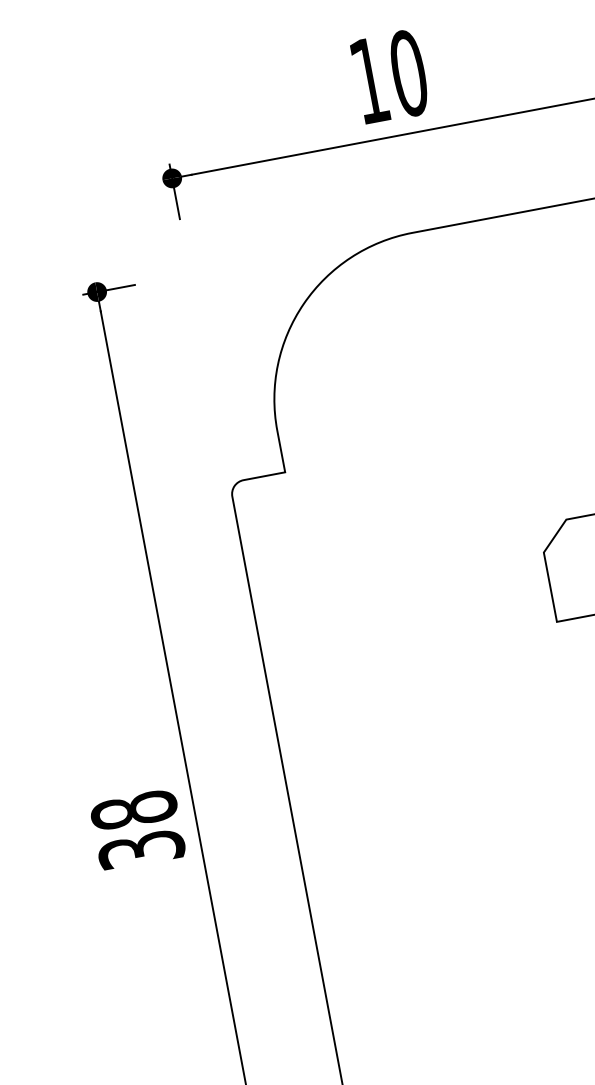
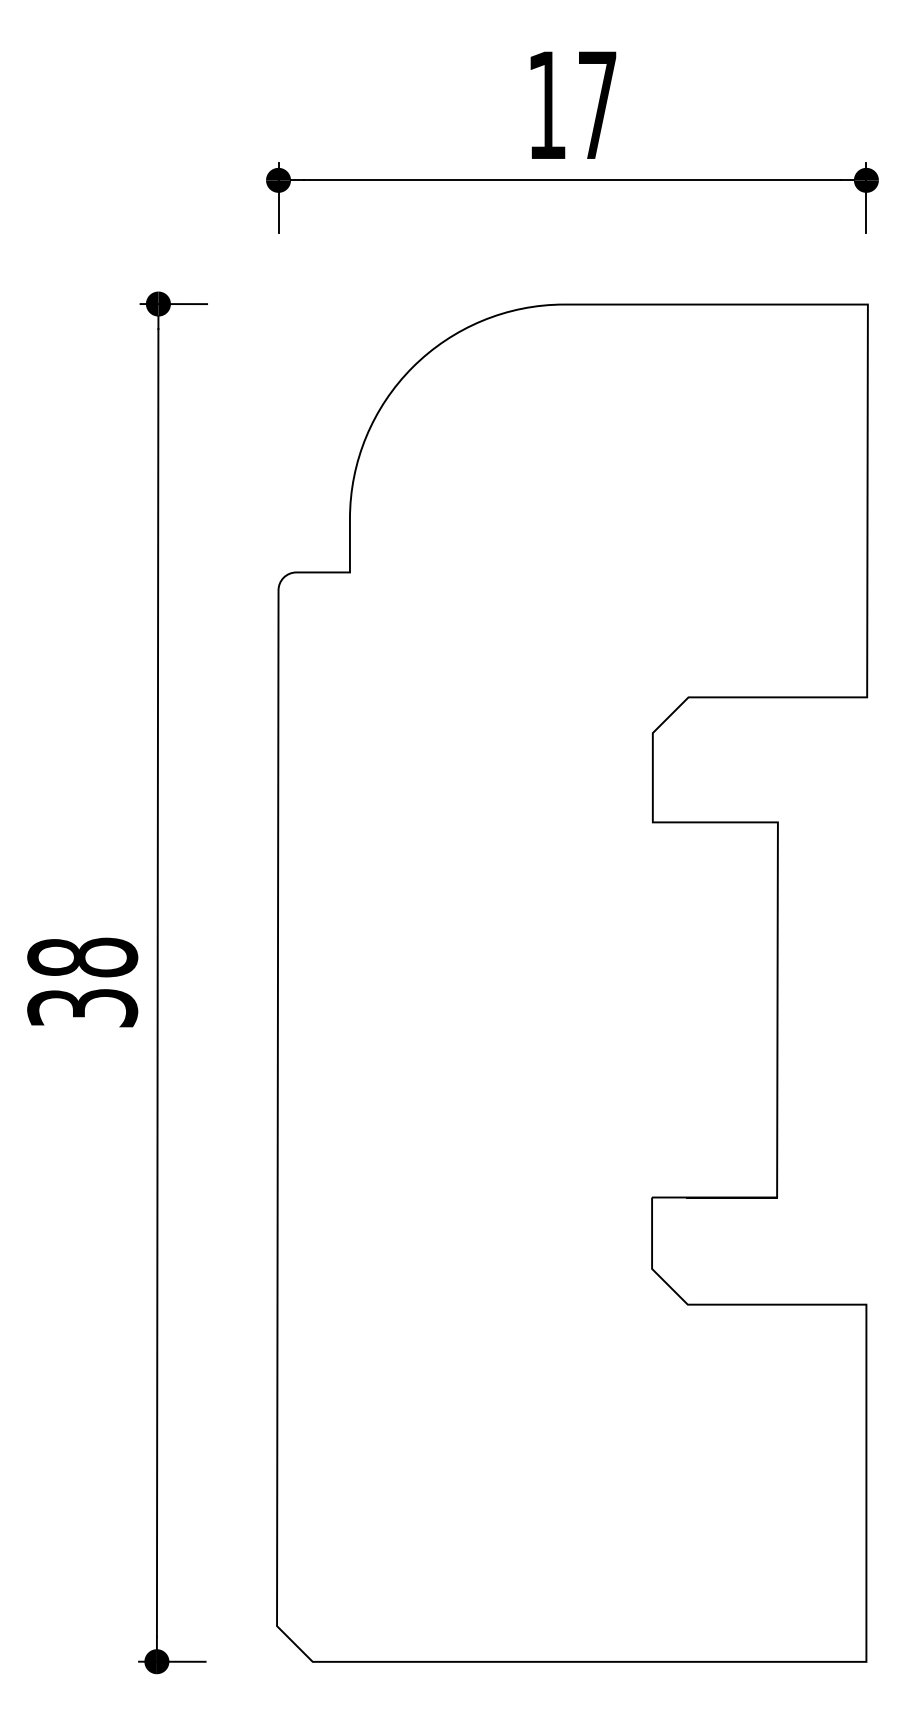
text: (408, 72) -> (597, 104), 10 -> 17

